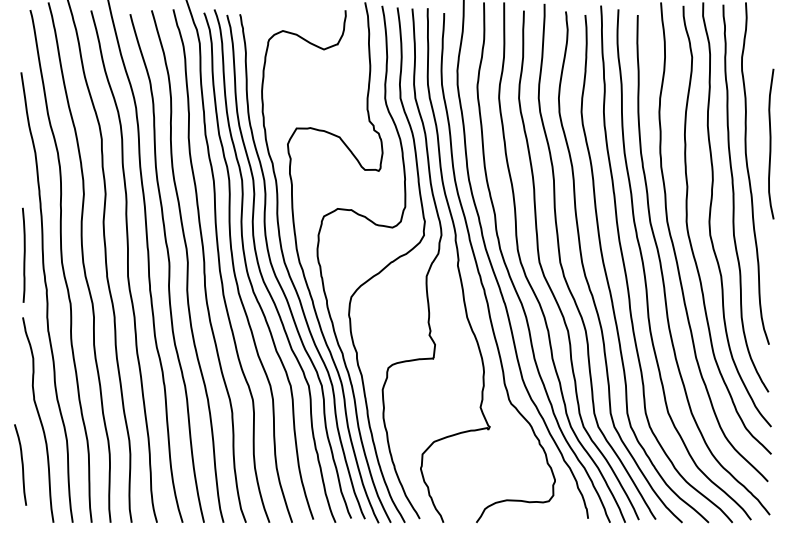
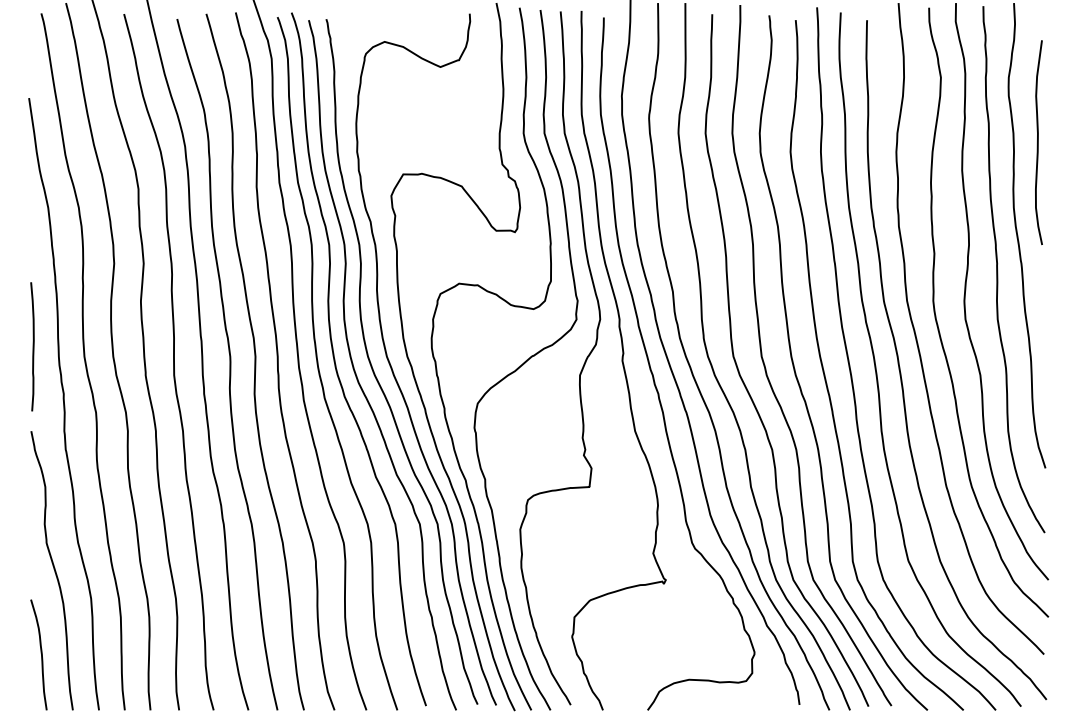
curve: (771, 143) -> (1039, 141), moved
curve: (21, 464) -> (40, 654), moved

